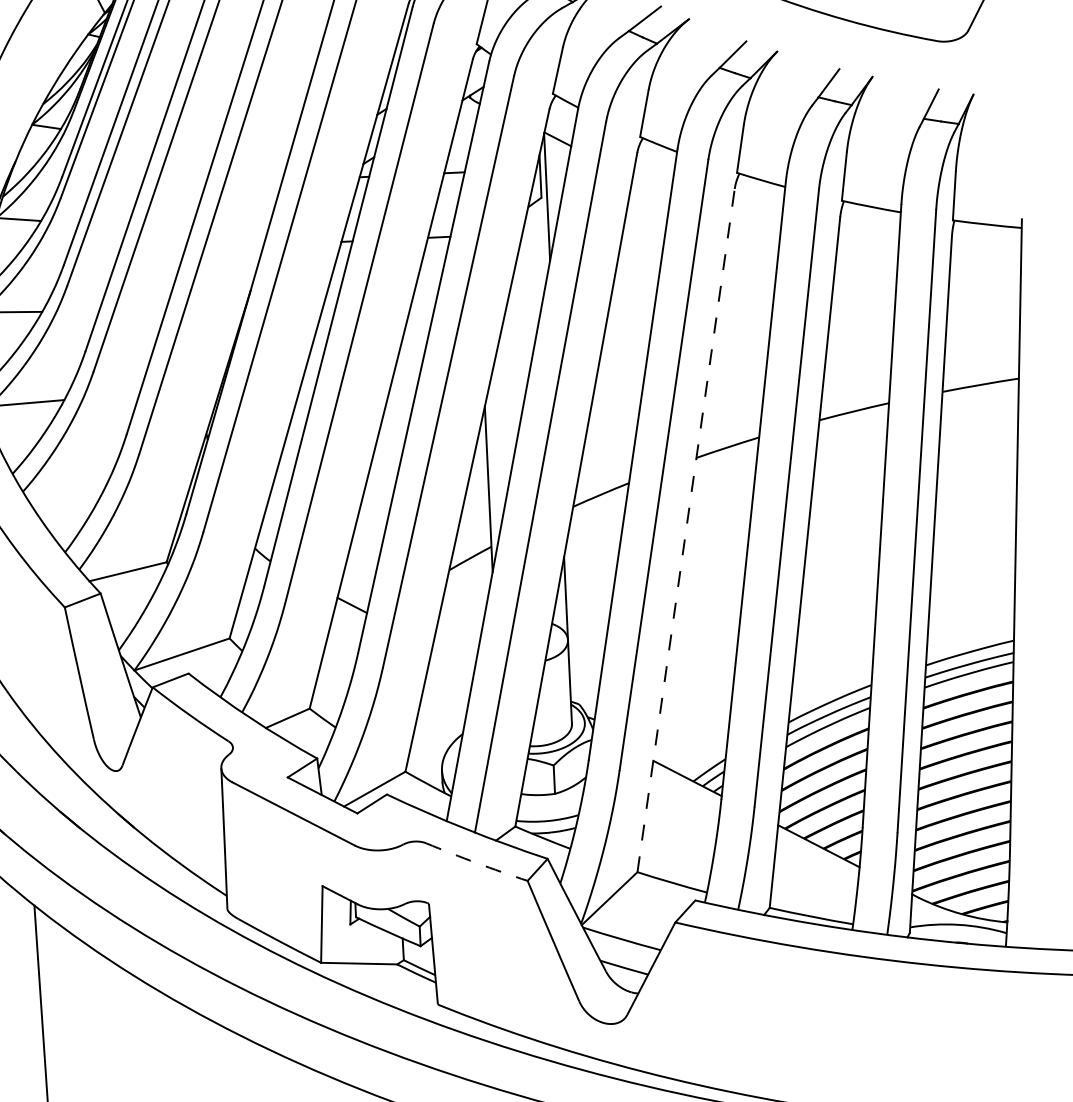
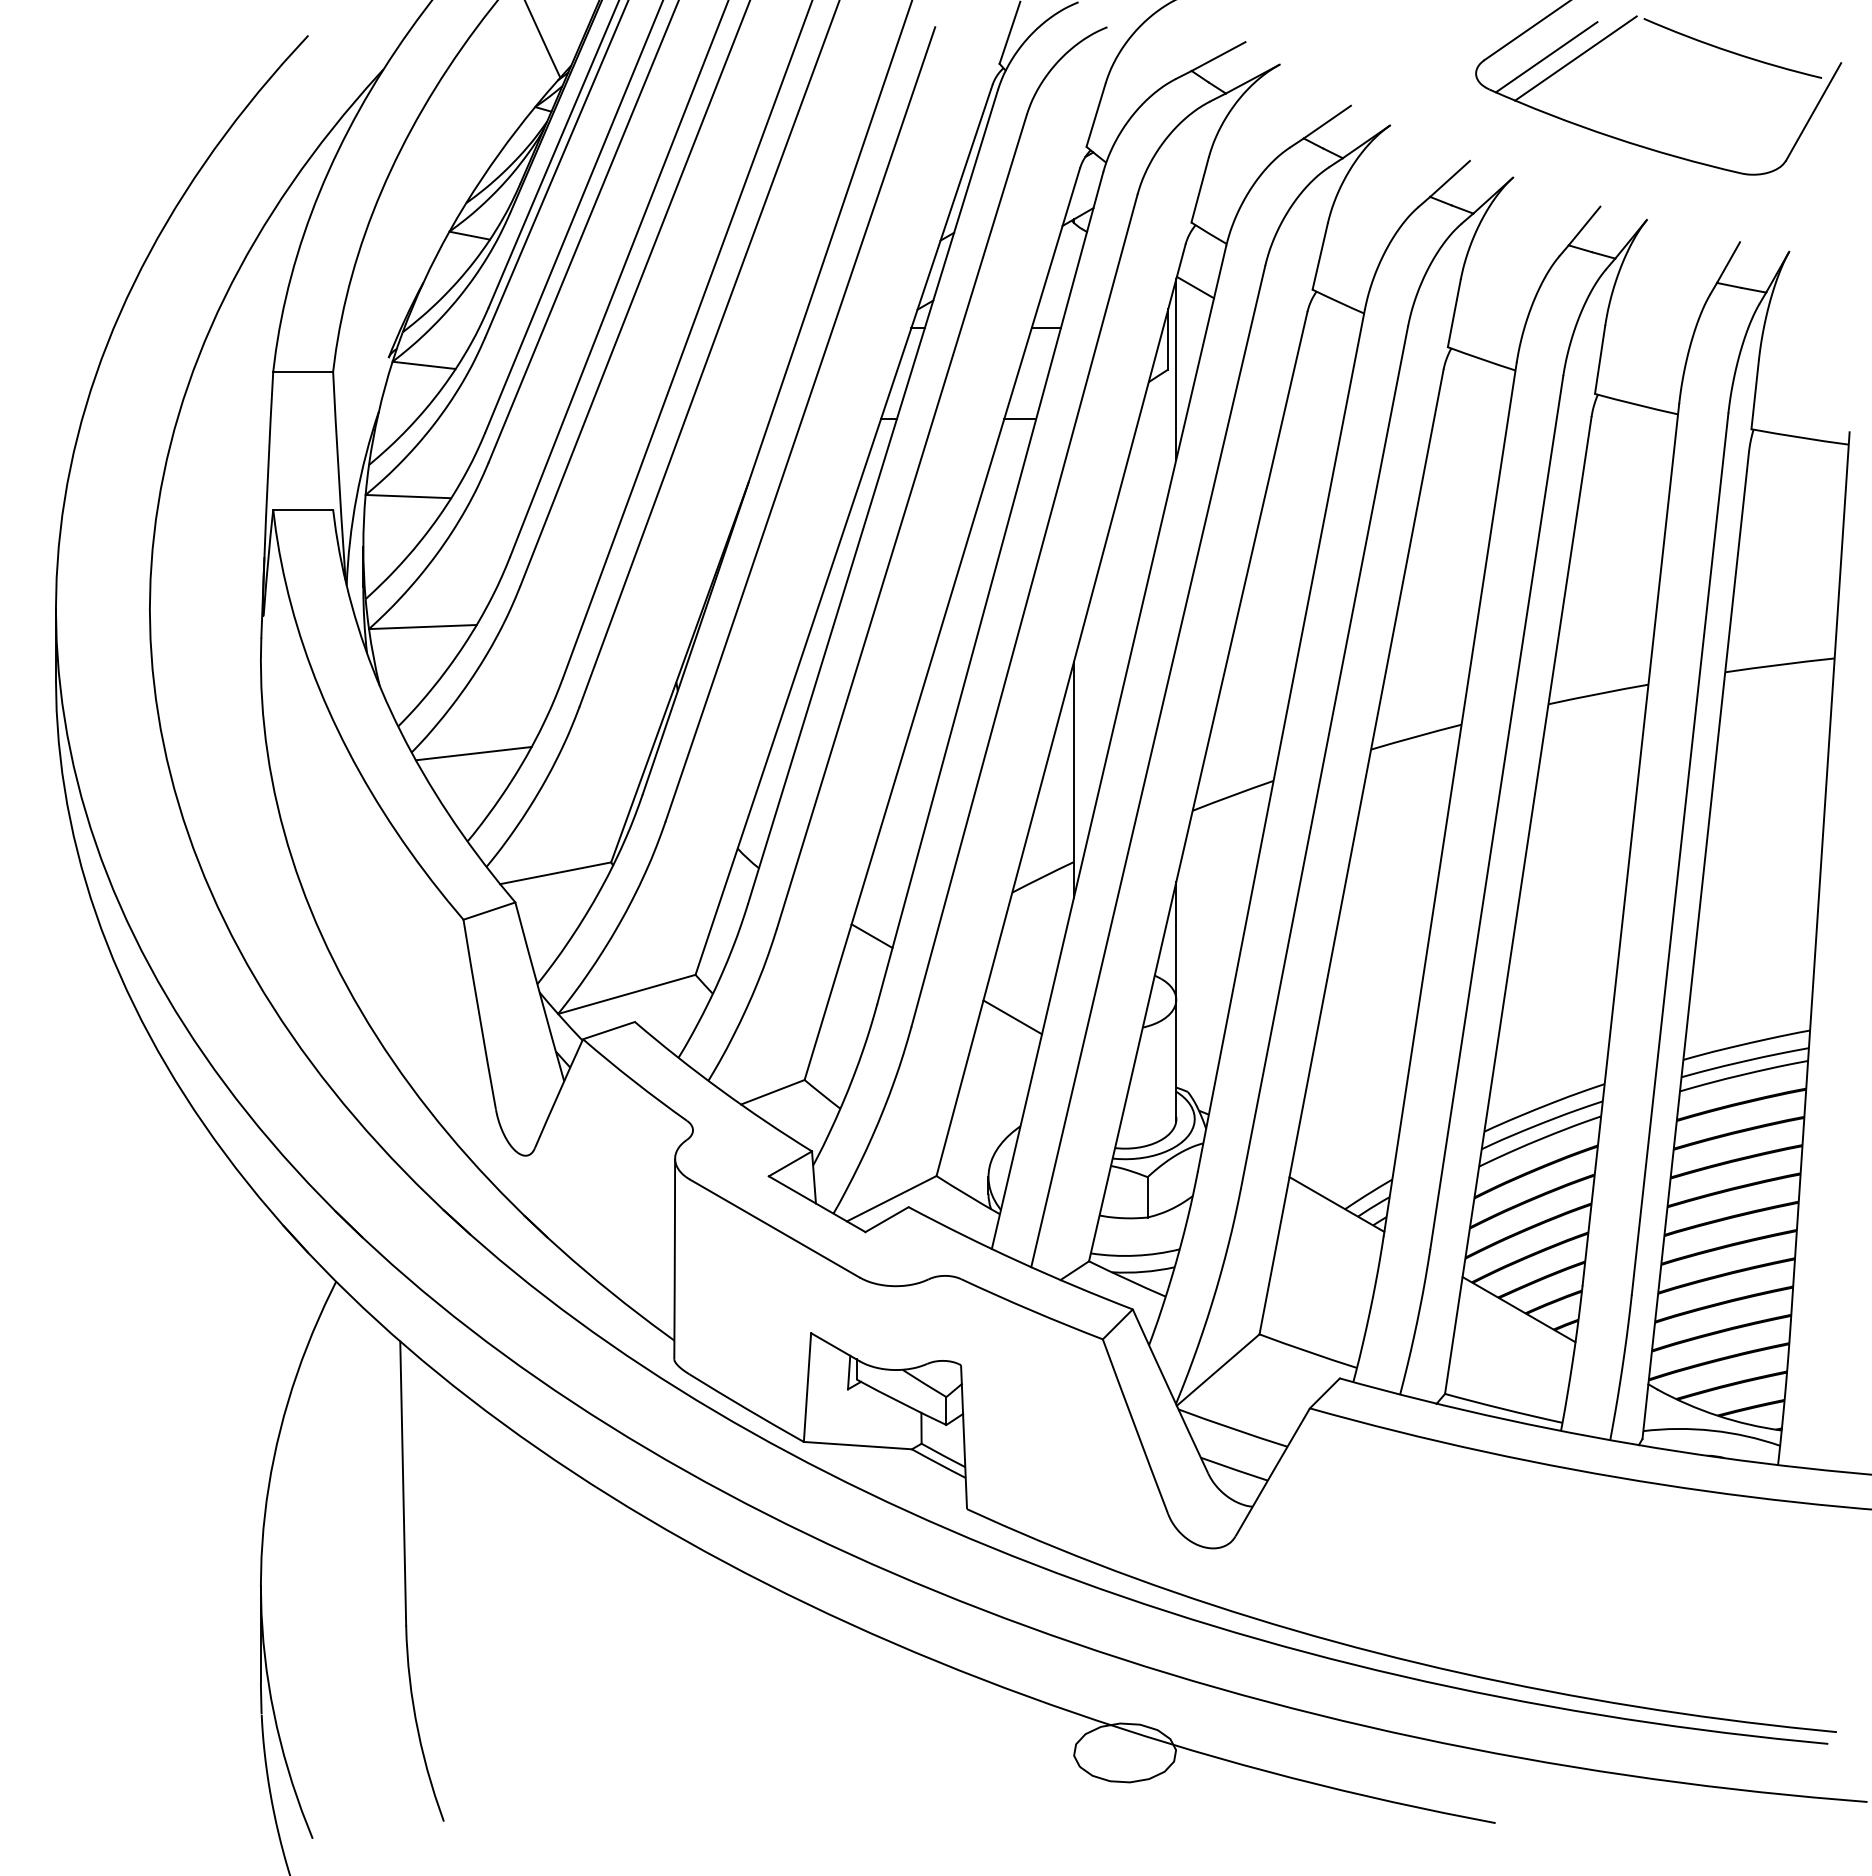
line: (66, 490) -> (473, 753), added
line: (686, 530) -> (1351, 852), dashed -> solid
line: (453, 657) -> (1012, 1017), added
arc: (476, 862) -> (1031, 1310), dashed -> solid

